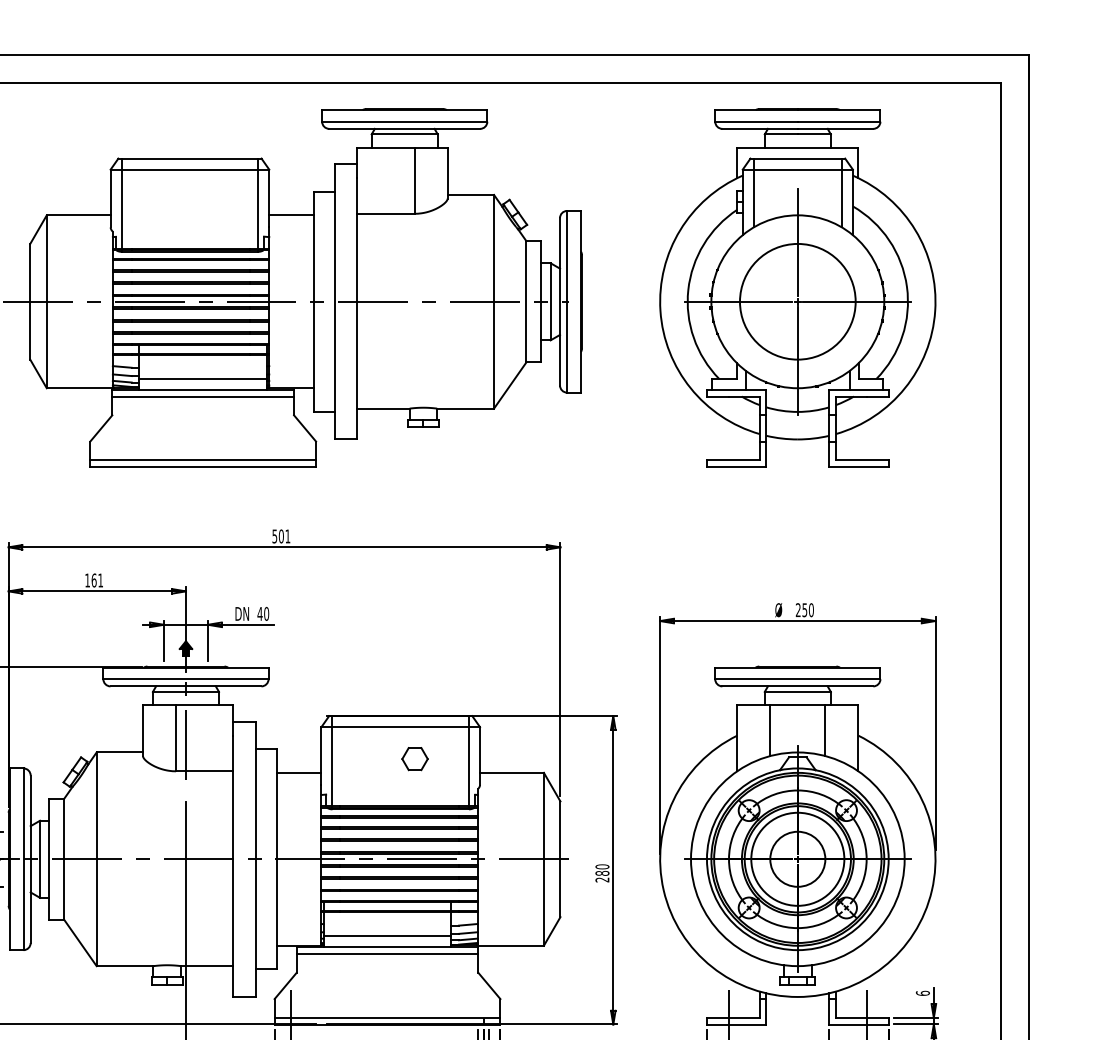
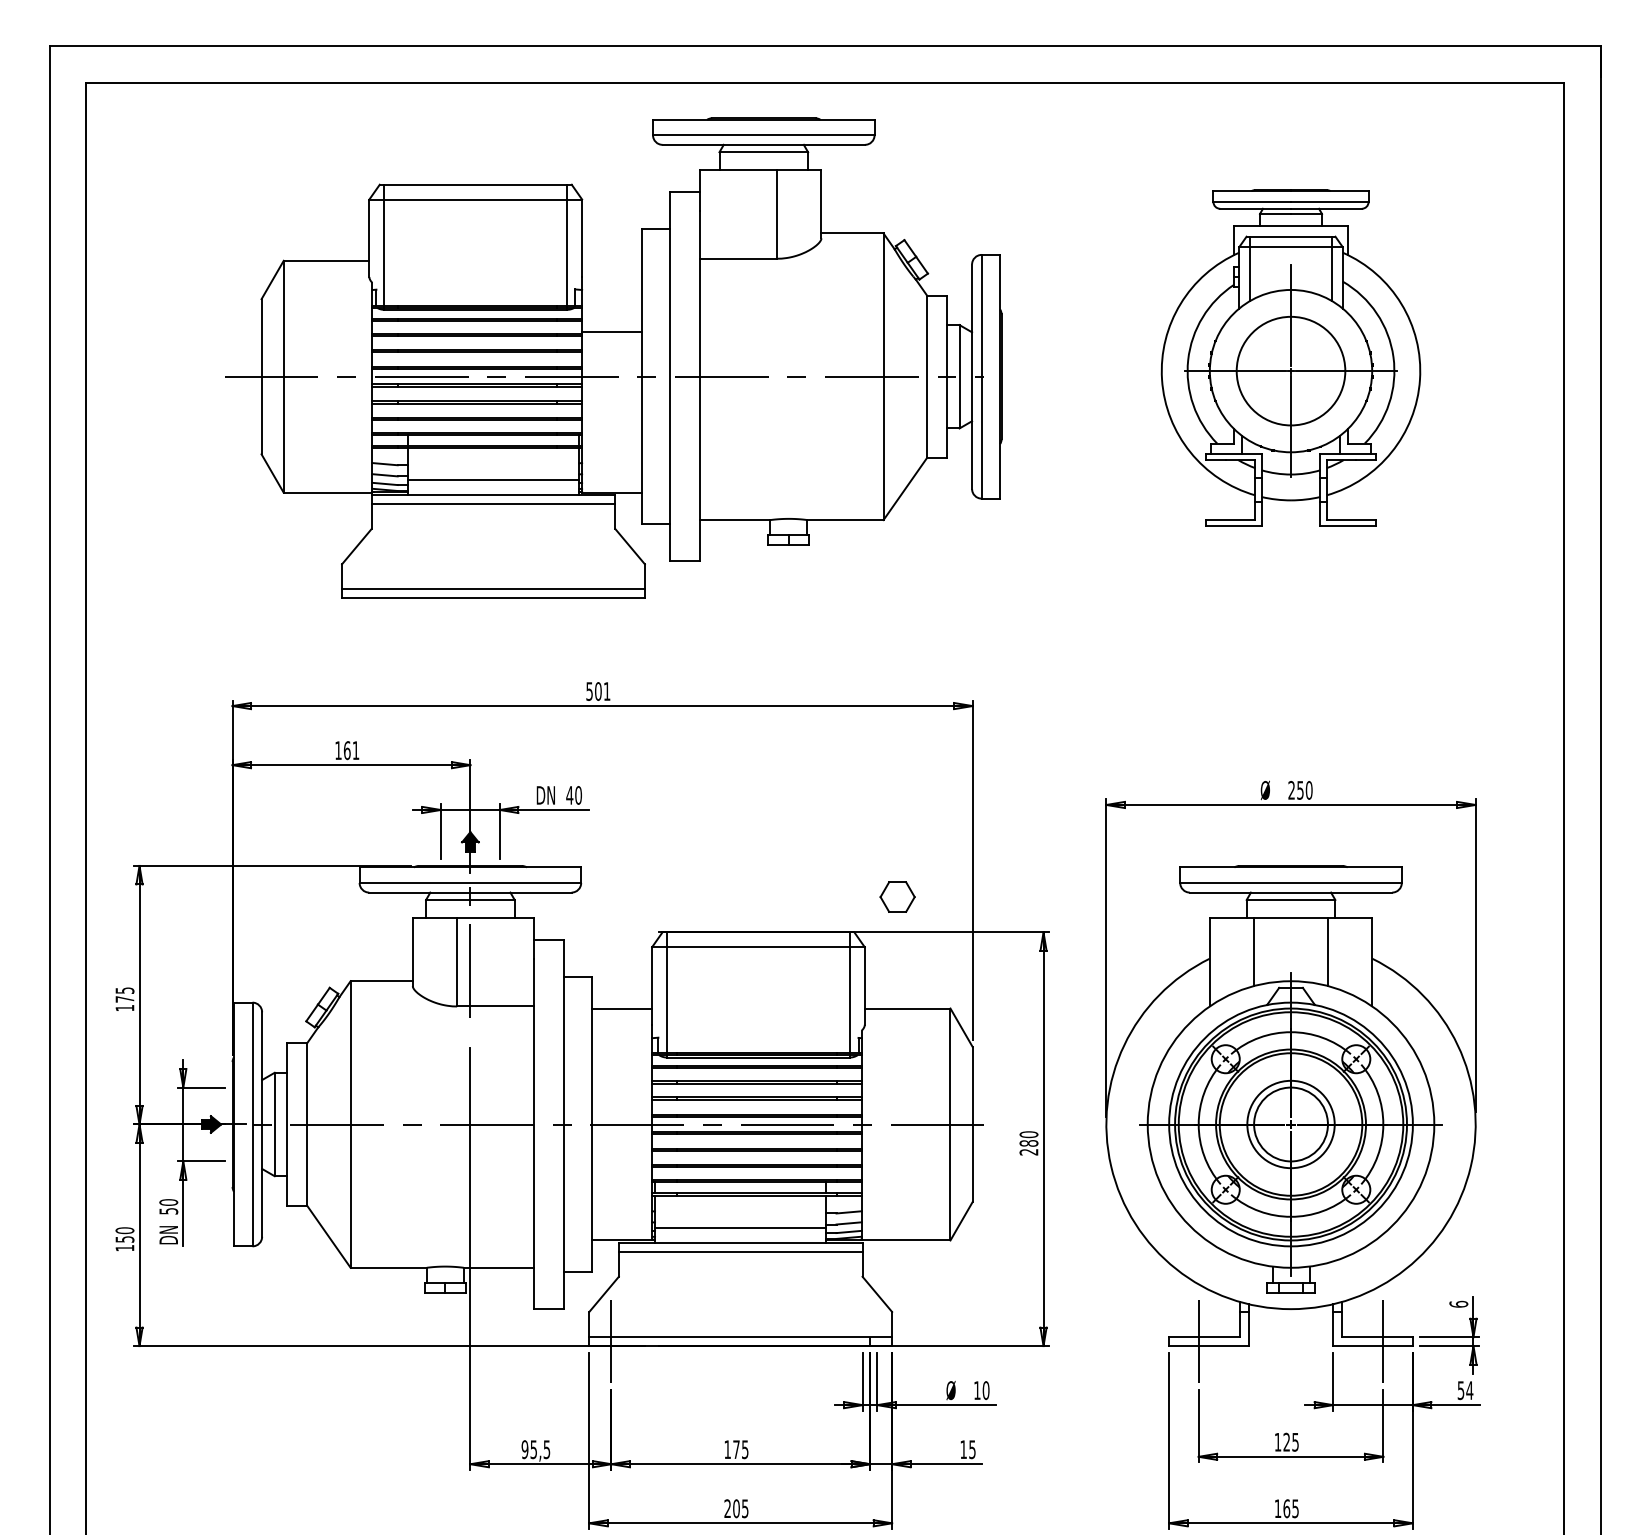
line: (291, 215) -> (611, 331), moved
part: (797, 287) -> (1290, 357), size x0.7
part: (414, 758) -> (897, 896), moved
circle: (797, 859) -> (1290, 1124), size x0.7

